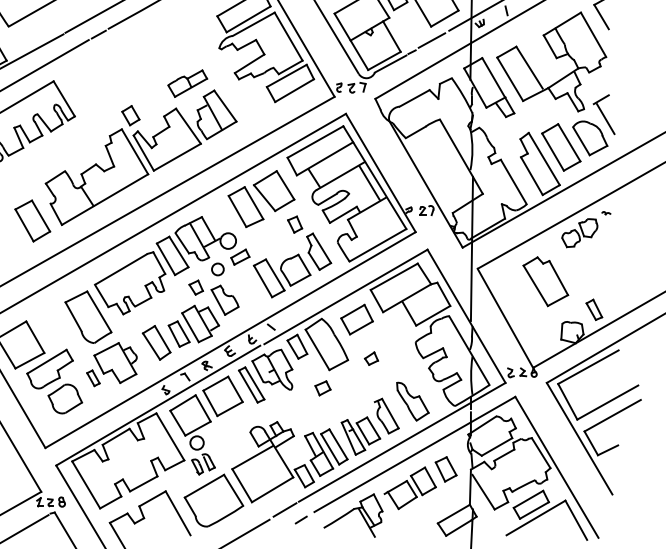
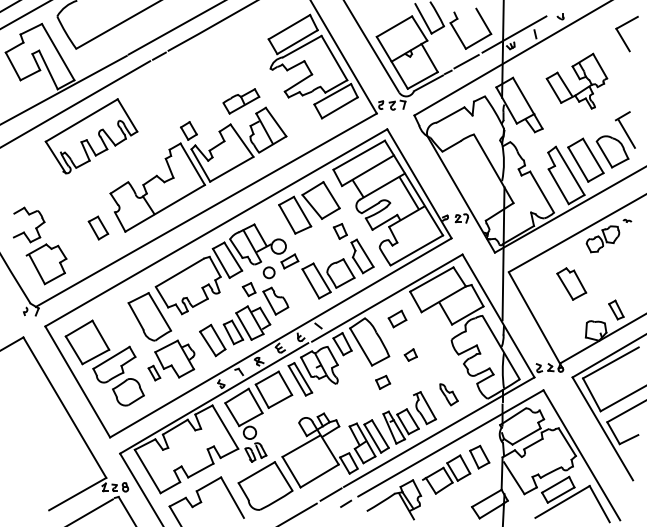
part: (551, 60) -> (576, 80), size x0.6
part: (32, 220) -> (98, 227), size x0.6
part: (545, 281) -> (571, 283), size x0.7
part: (357, 319) -> (397, 318), size x0.6
part: (323, 387) -> (383, 381), moved
part: (412, 401) -> (448, 394), size x0.6

